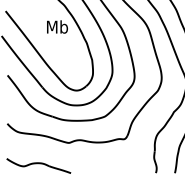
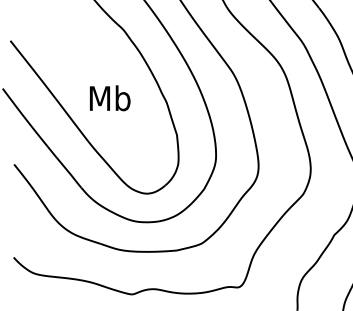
text: (57, 26) -> (110, 97), moved

